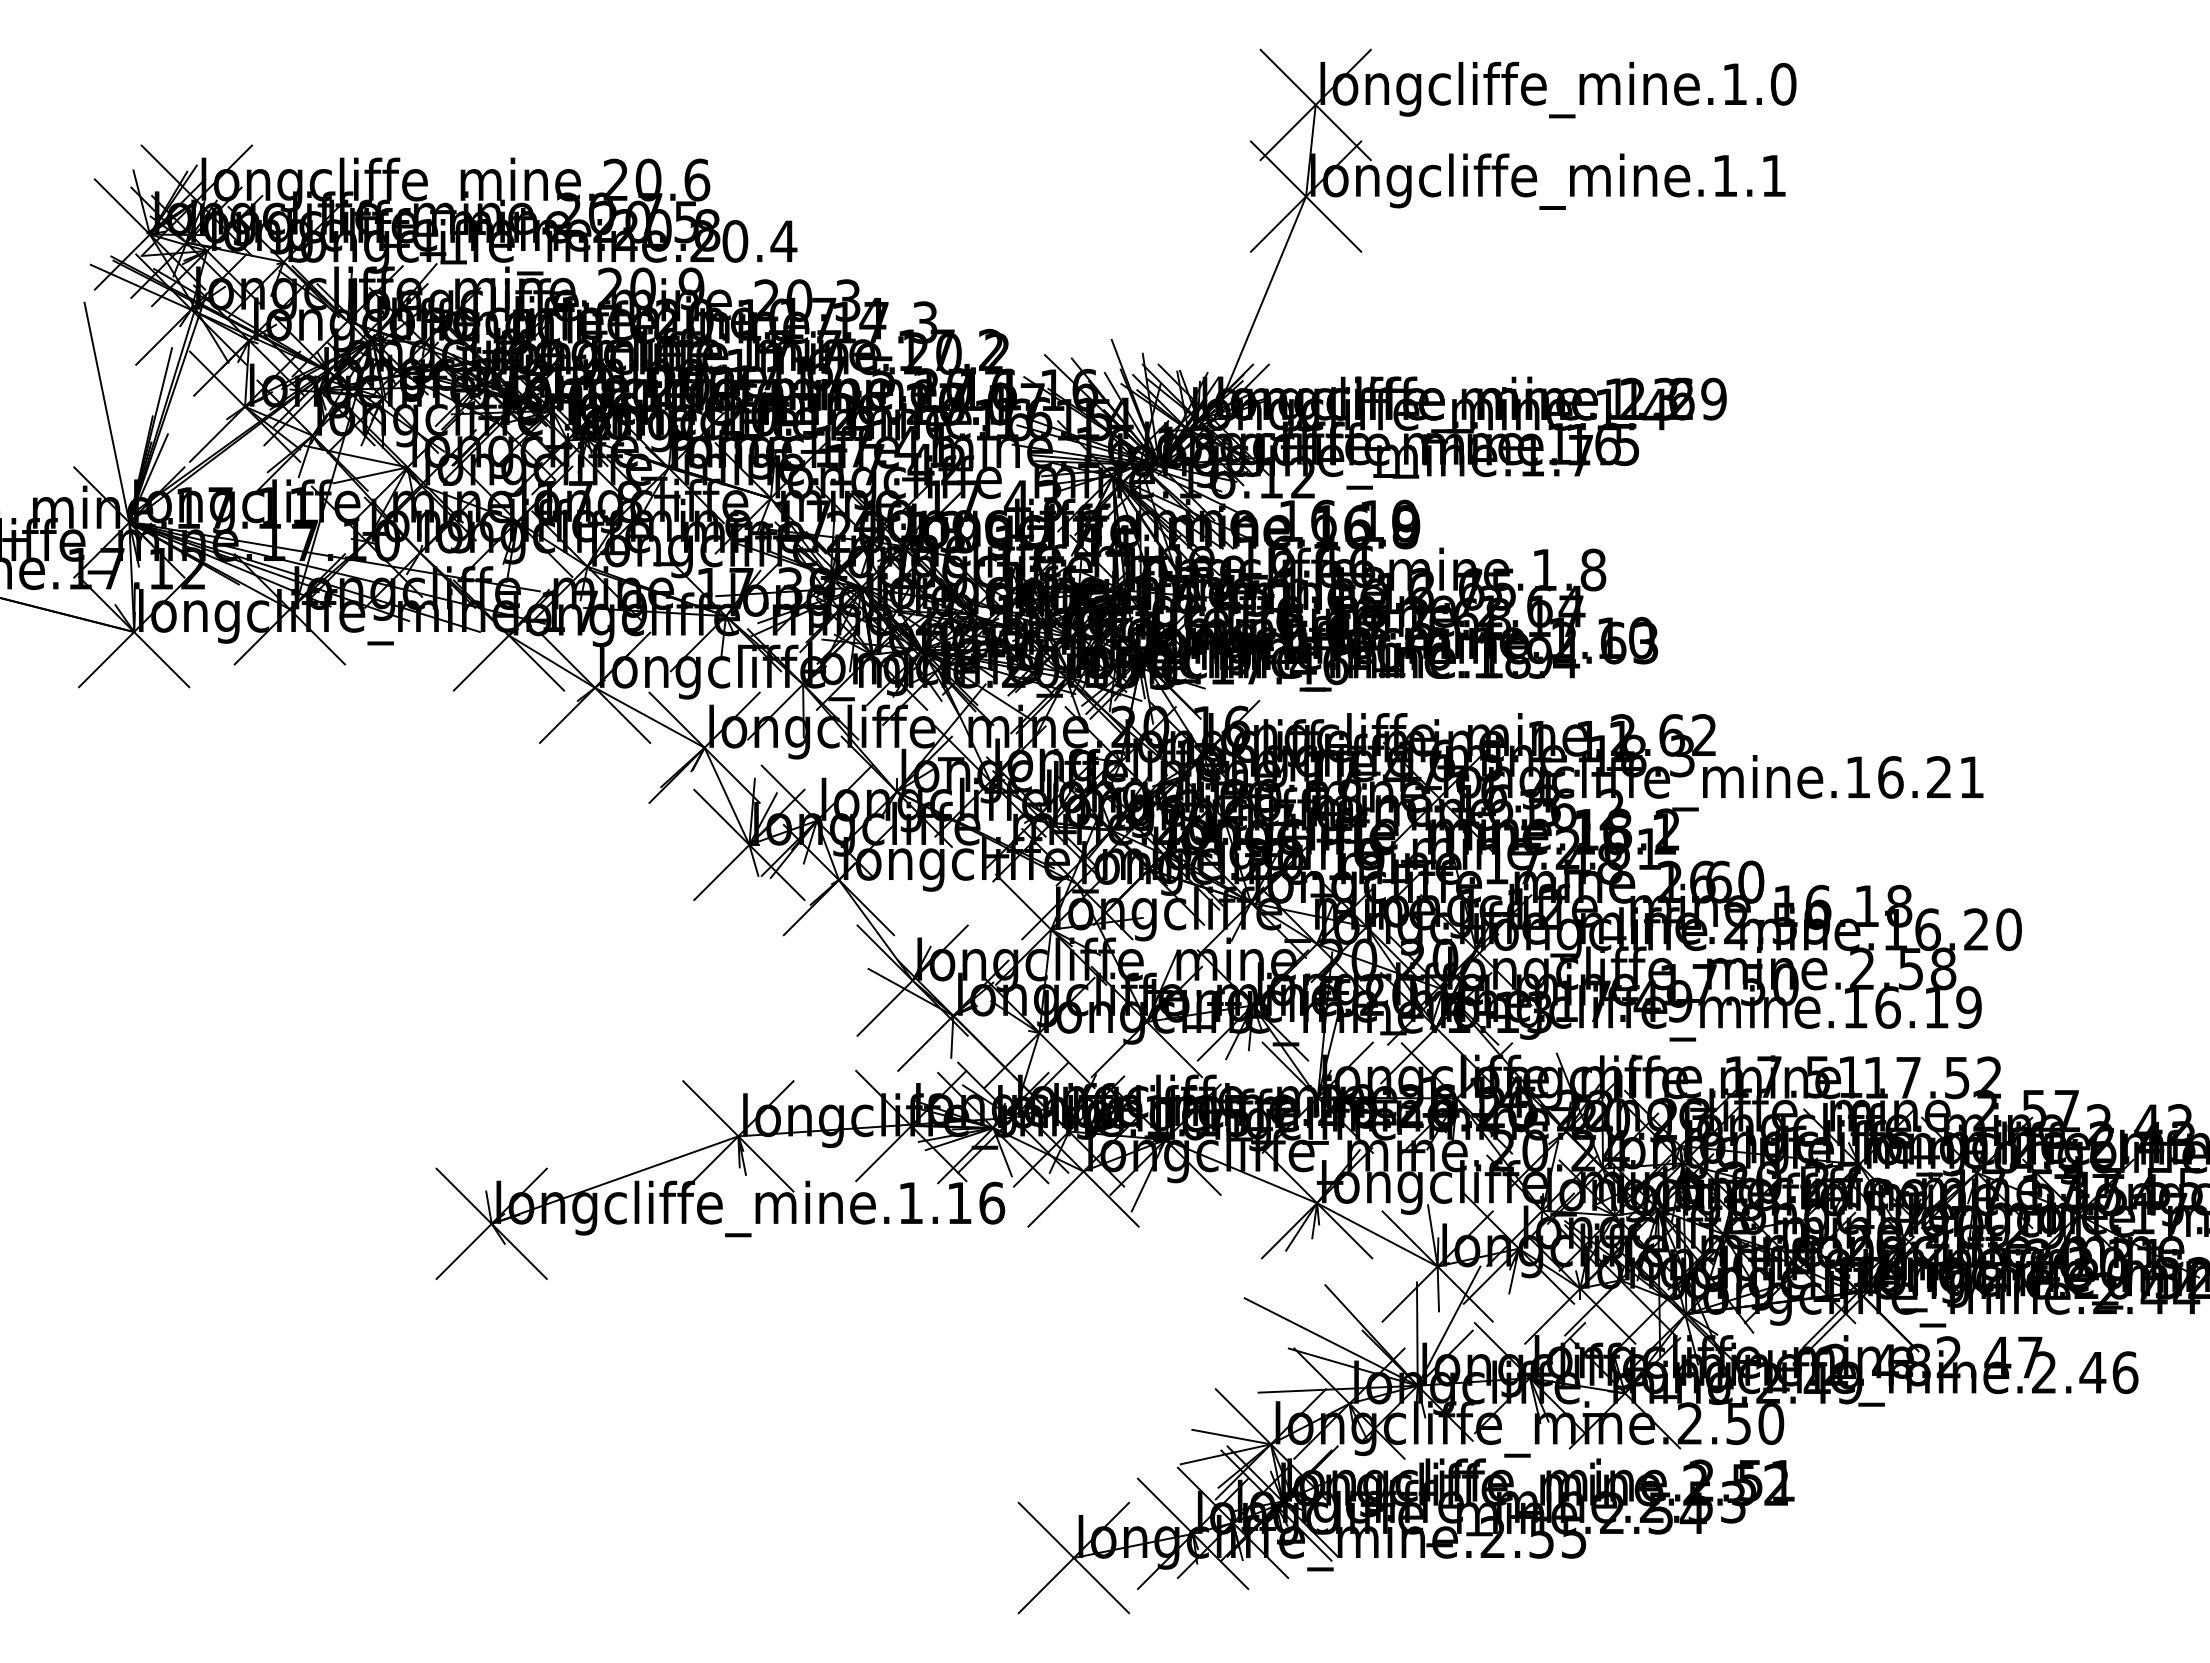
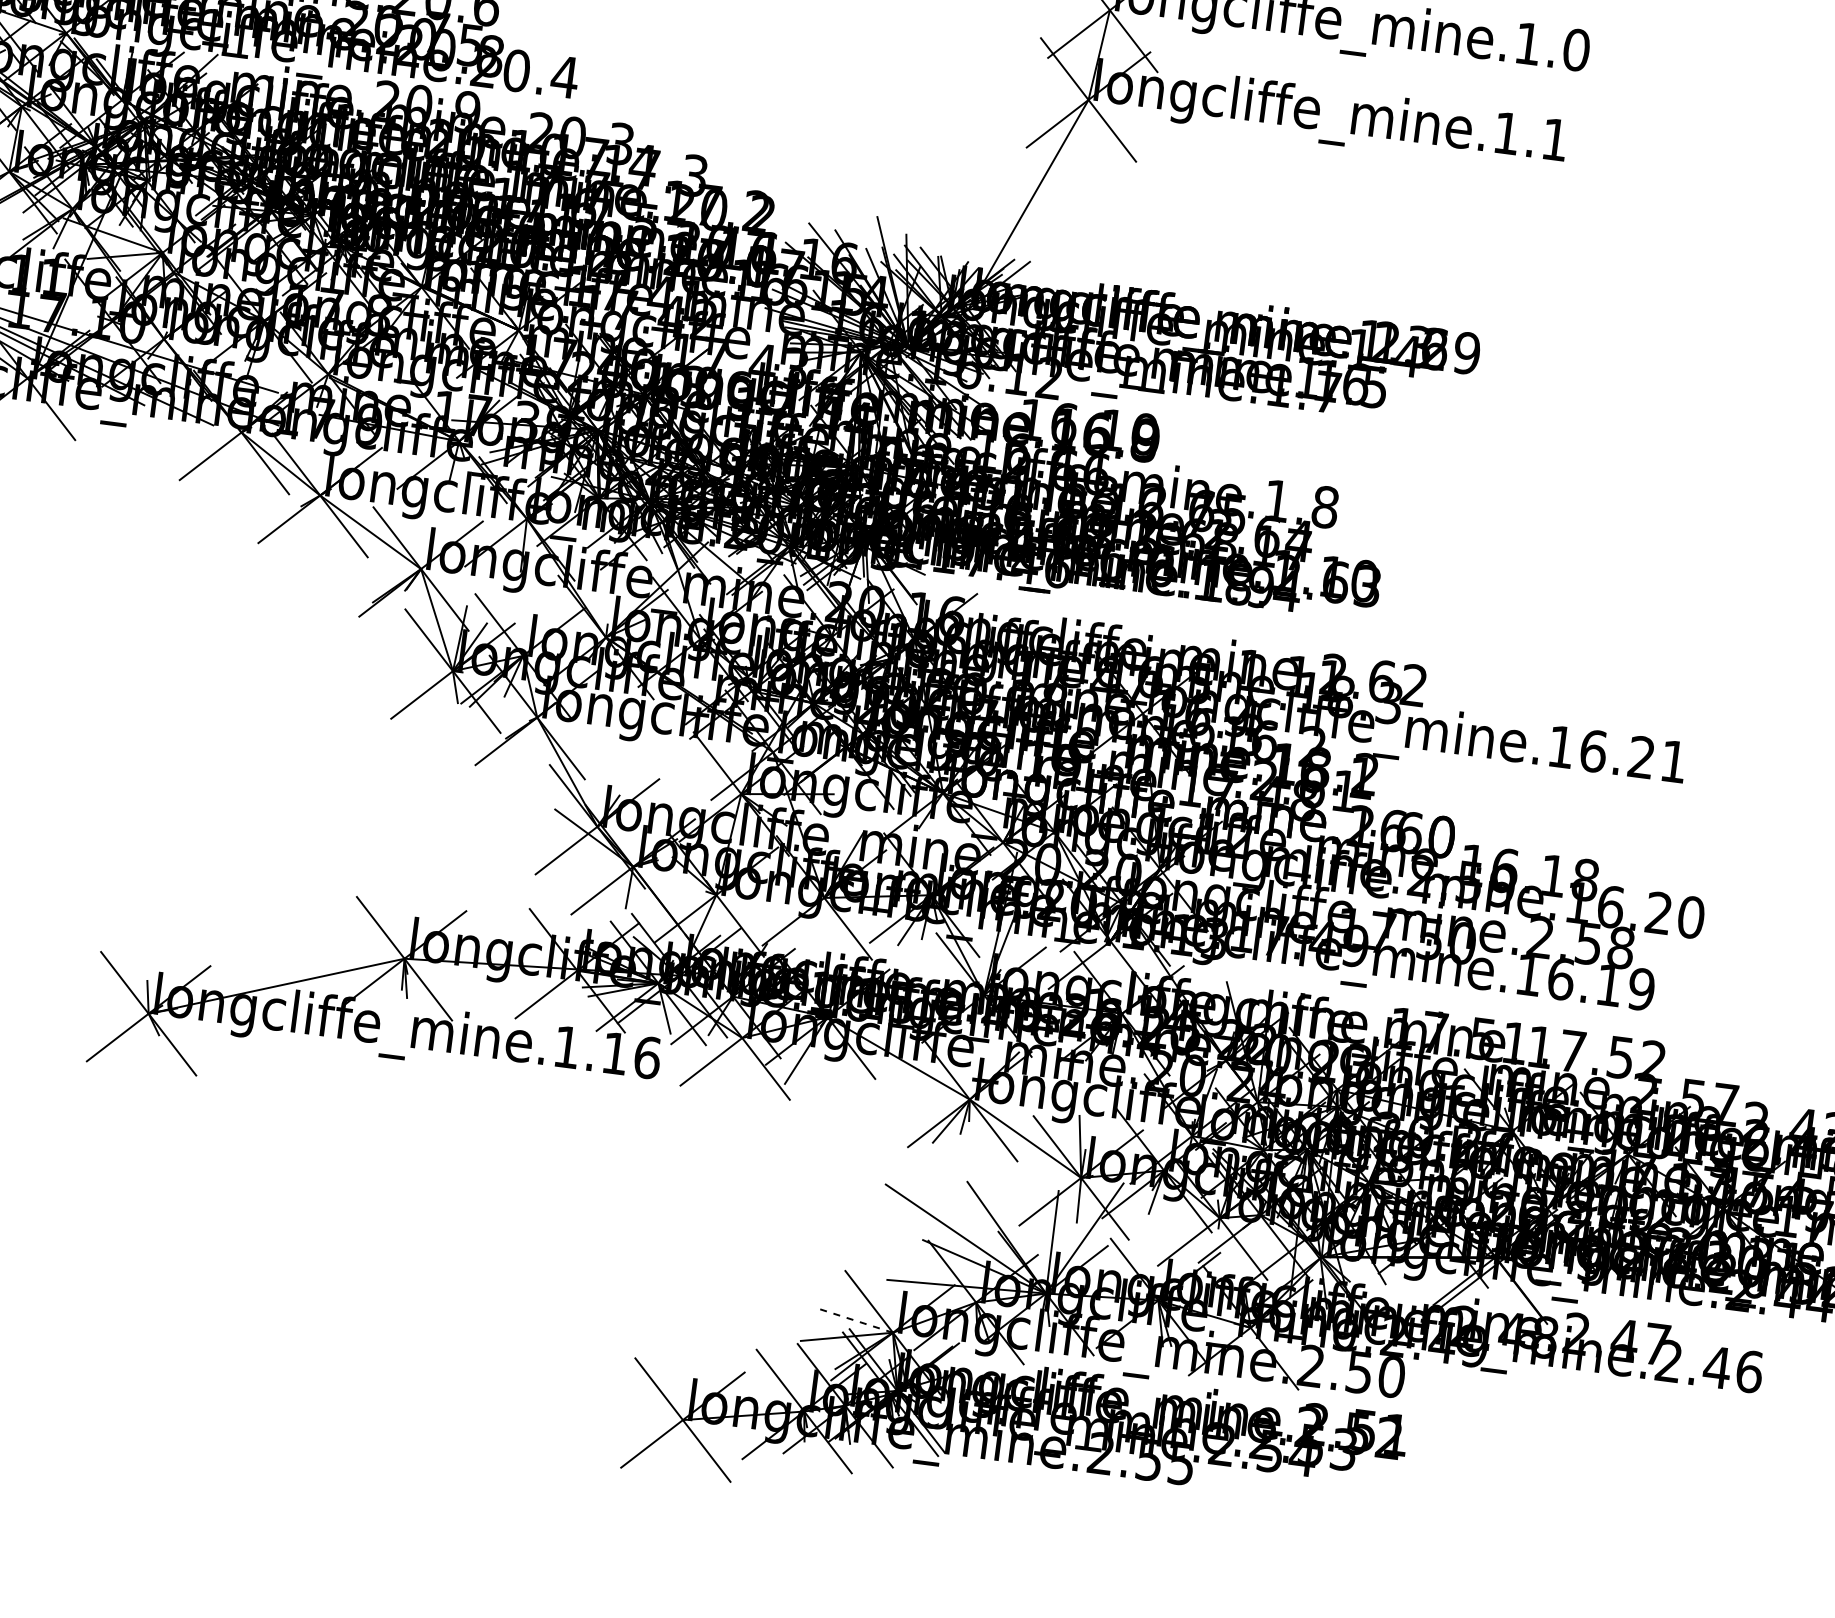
line: (1231, 1437) -> (854, 1320), solid -> dashed

